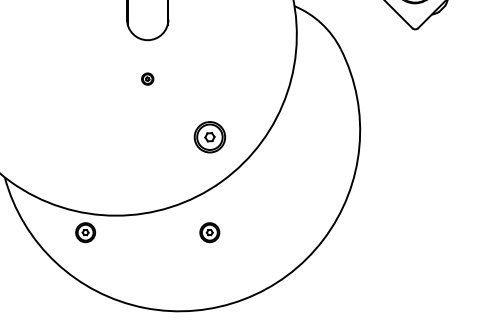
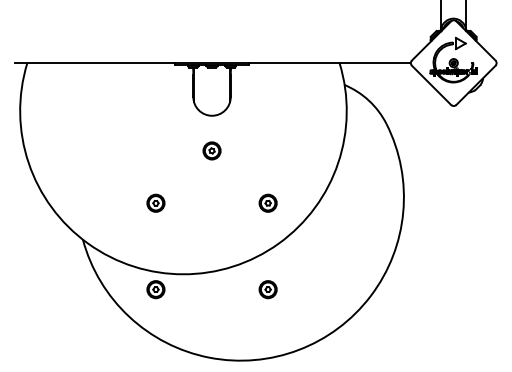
part: (147, 78) -> (211, 150), size x1.67
part: (85, 136) -> (155, 202), added
part: (209, 136) -> (267, 202), size x0.62

